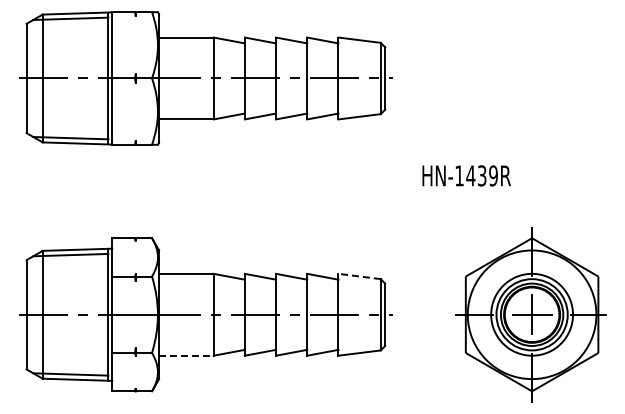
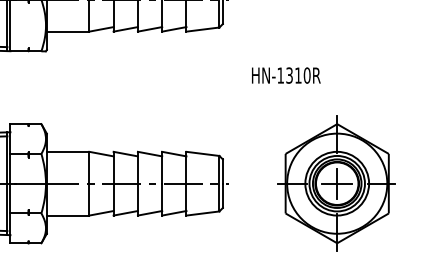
text: (481, 175) -> (297, 75), HN-1439R -> HN-1310R
line: (359, 276) -> (202, 153), dashed -> solid
line: (186, 355) -> (68, 215), dashed -> solid

